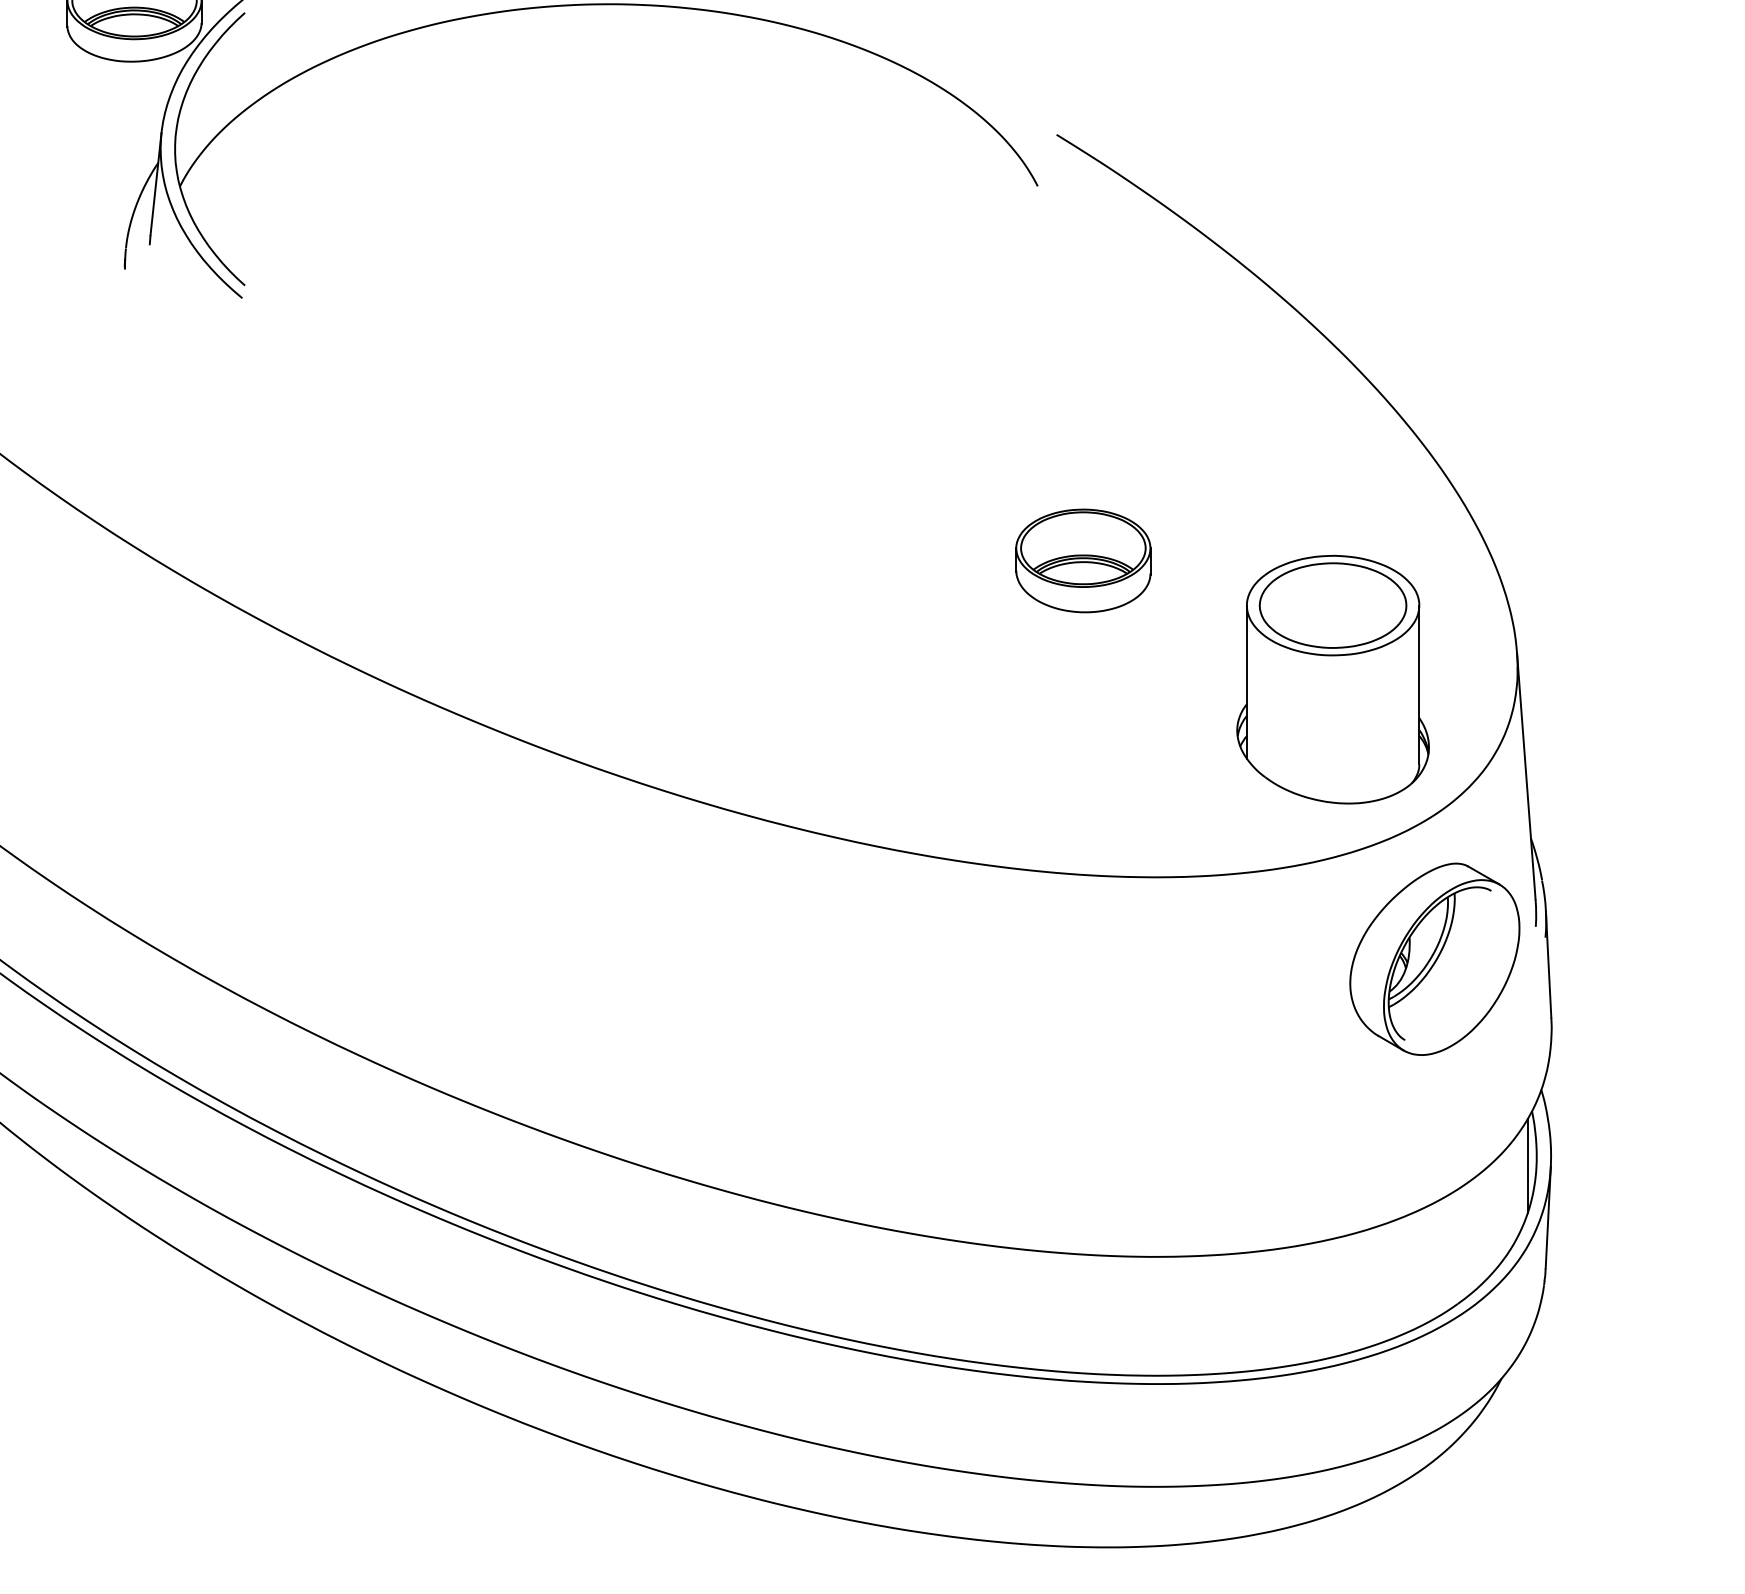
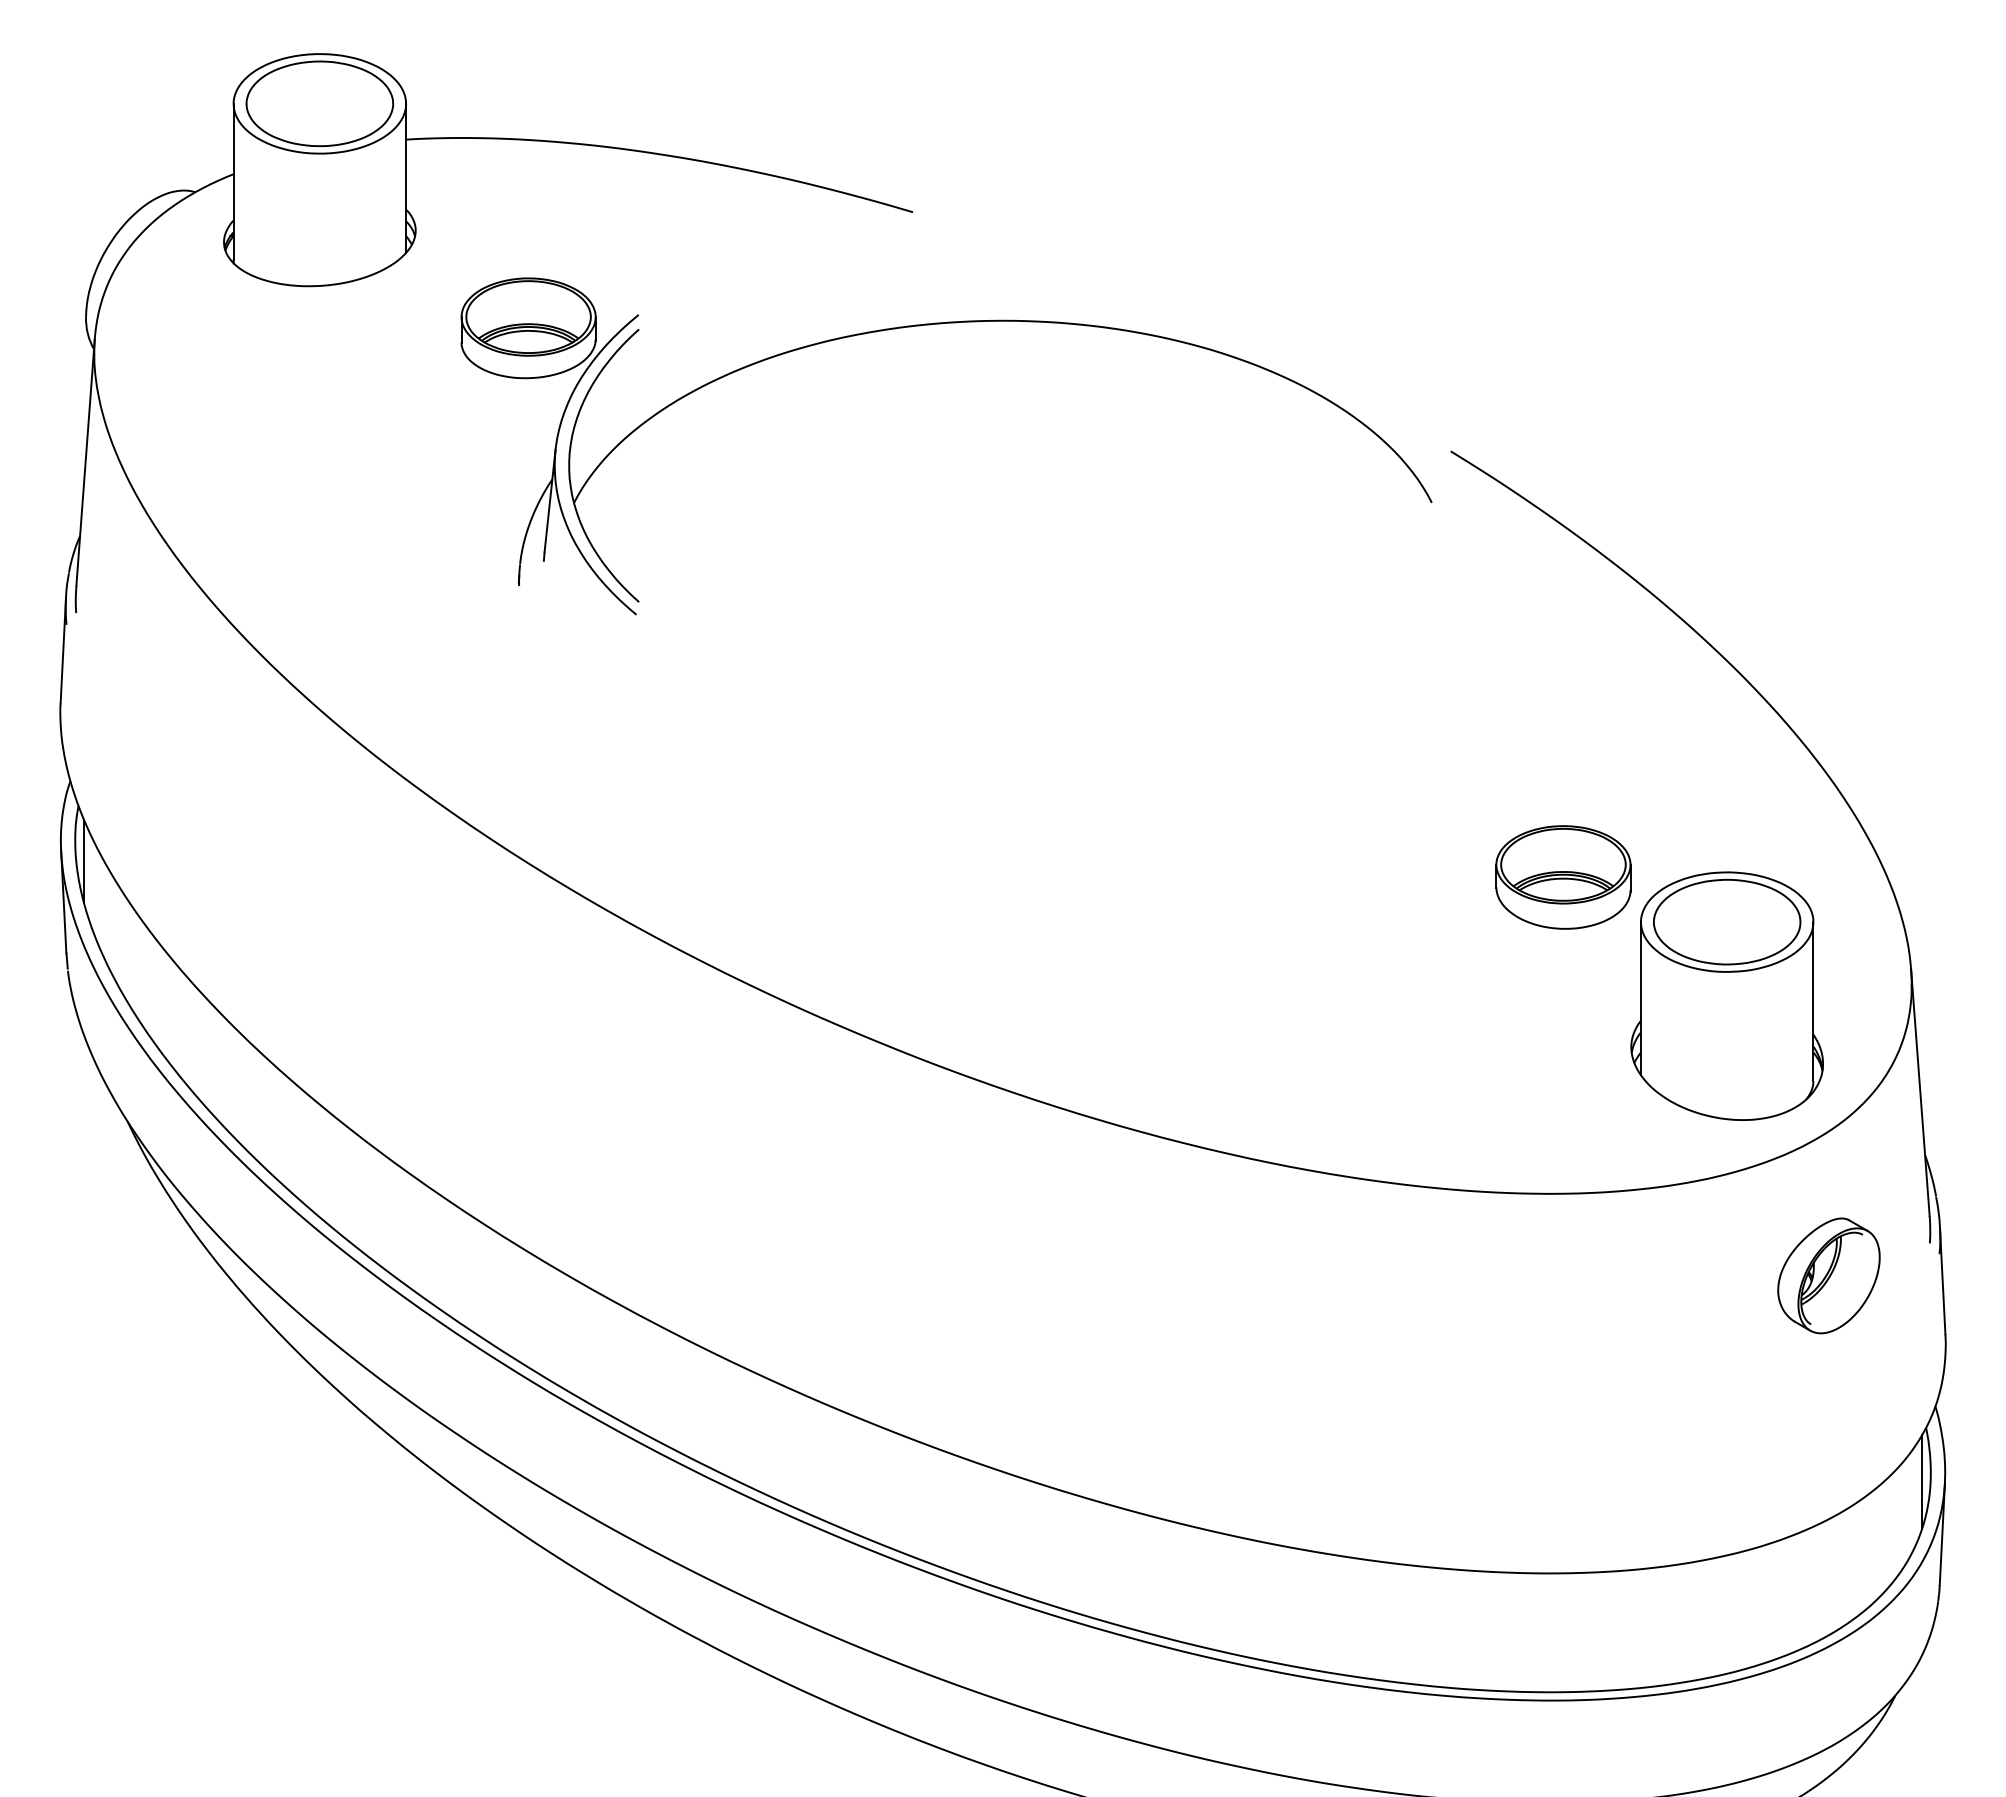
part: (1083, 560) -> (1563, 877), moved
part: (1434, 958) -> (1828, 1275), size x0.6

